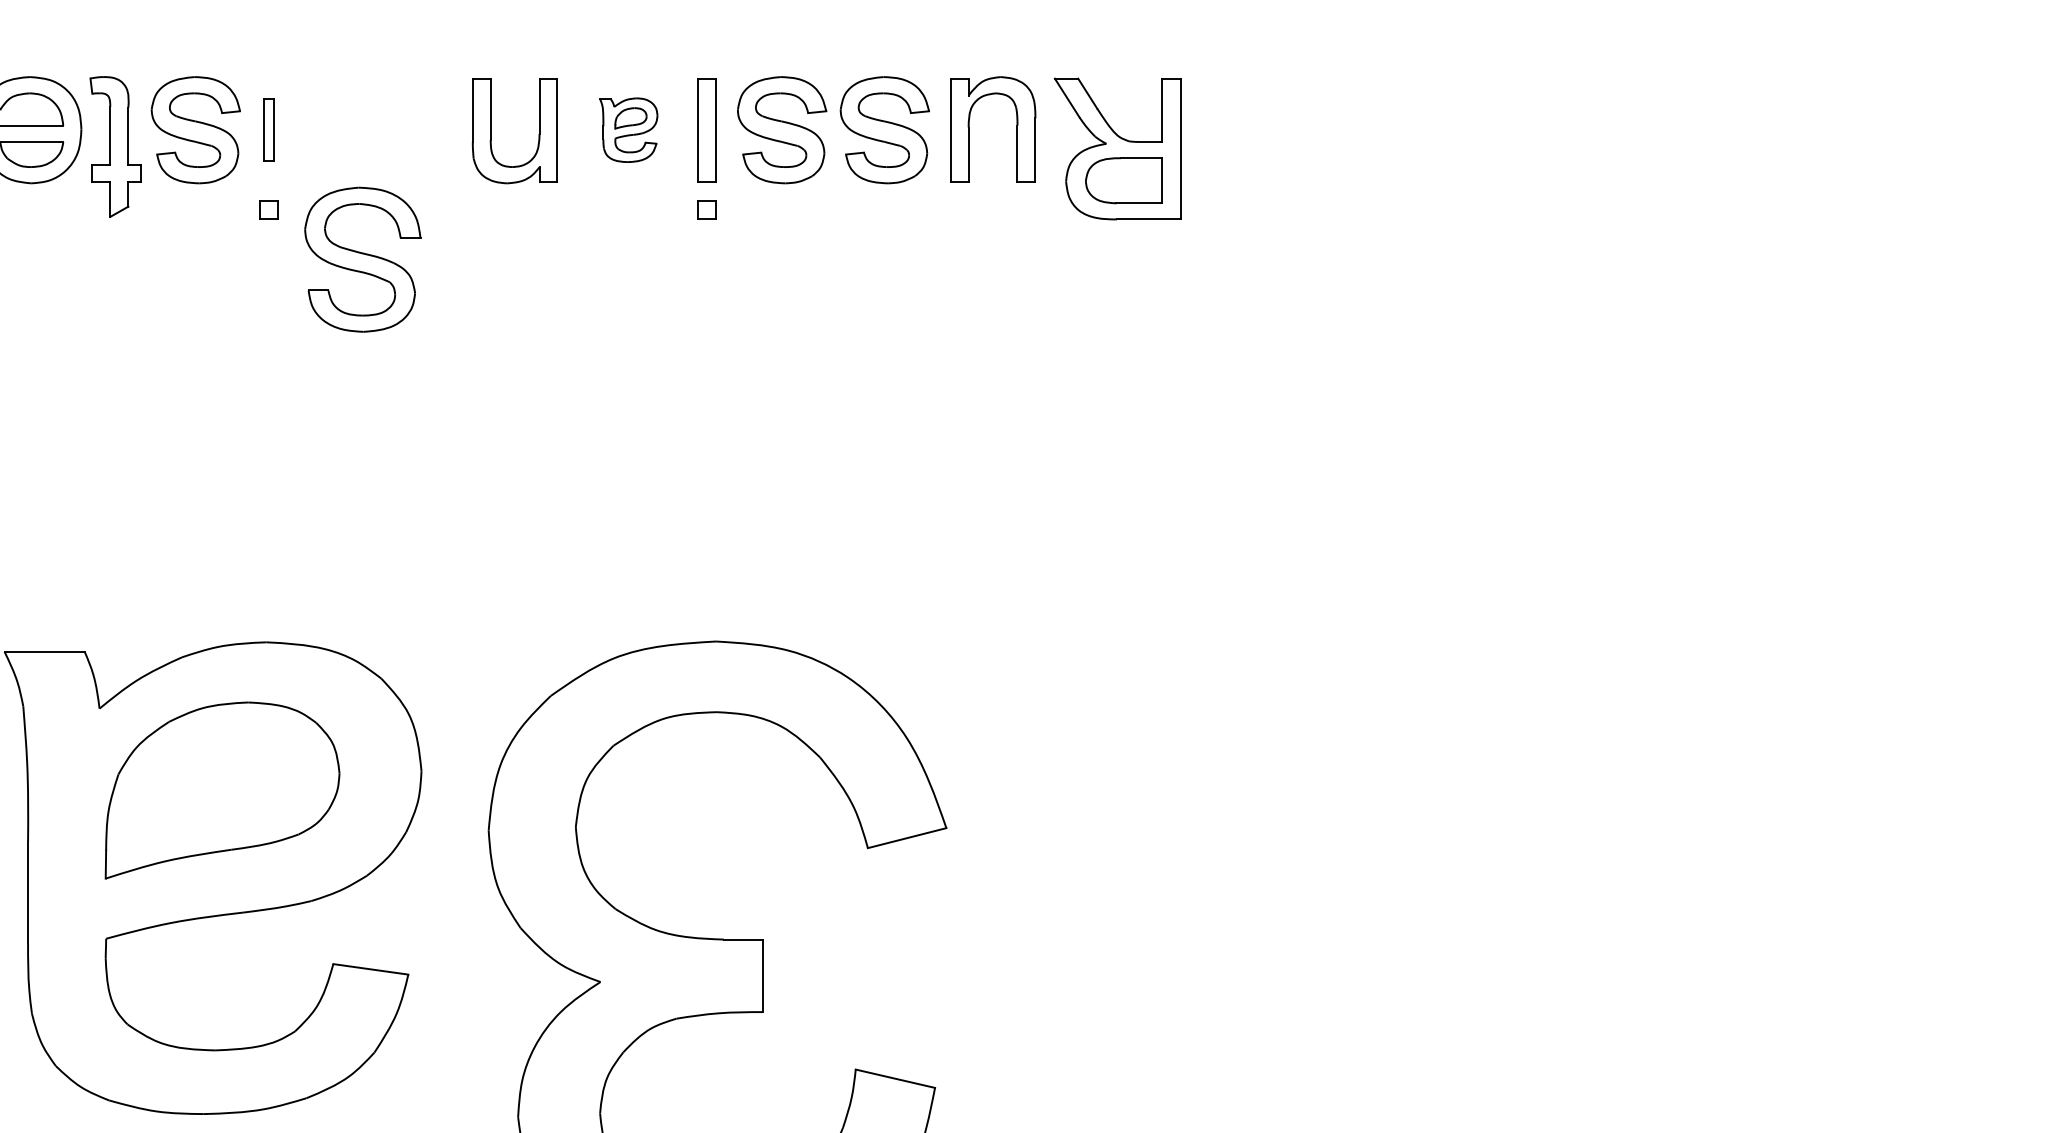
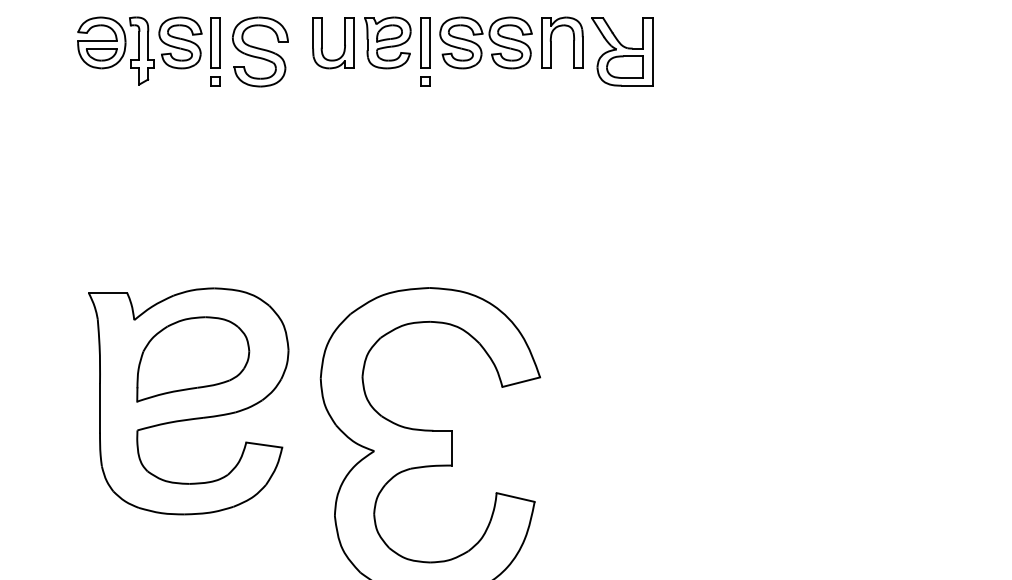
part: (269, 129) -> (215, 42), size x1.67
part: (627, 129) -> (387, 42), size x1.67
part: (362, 258) -> (260, 51), moved

